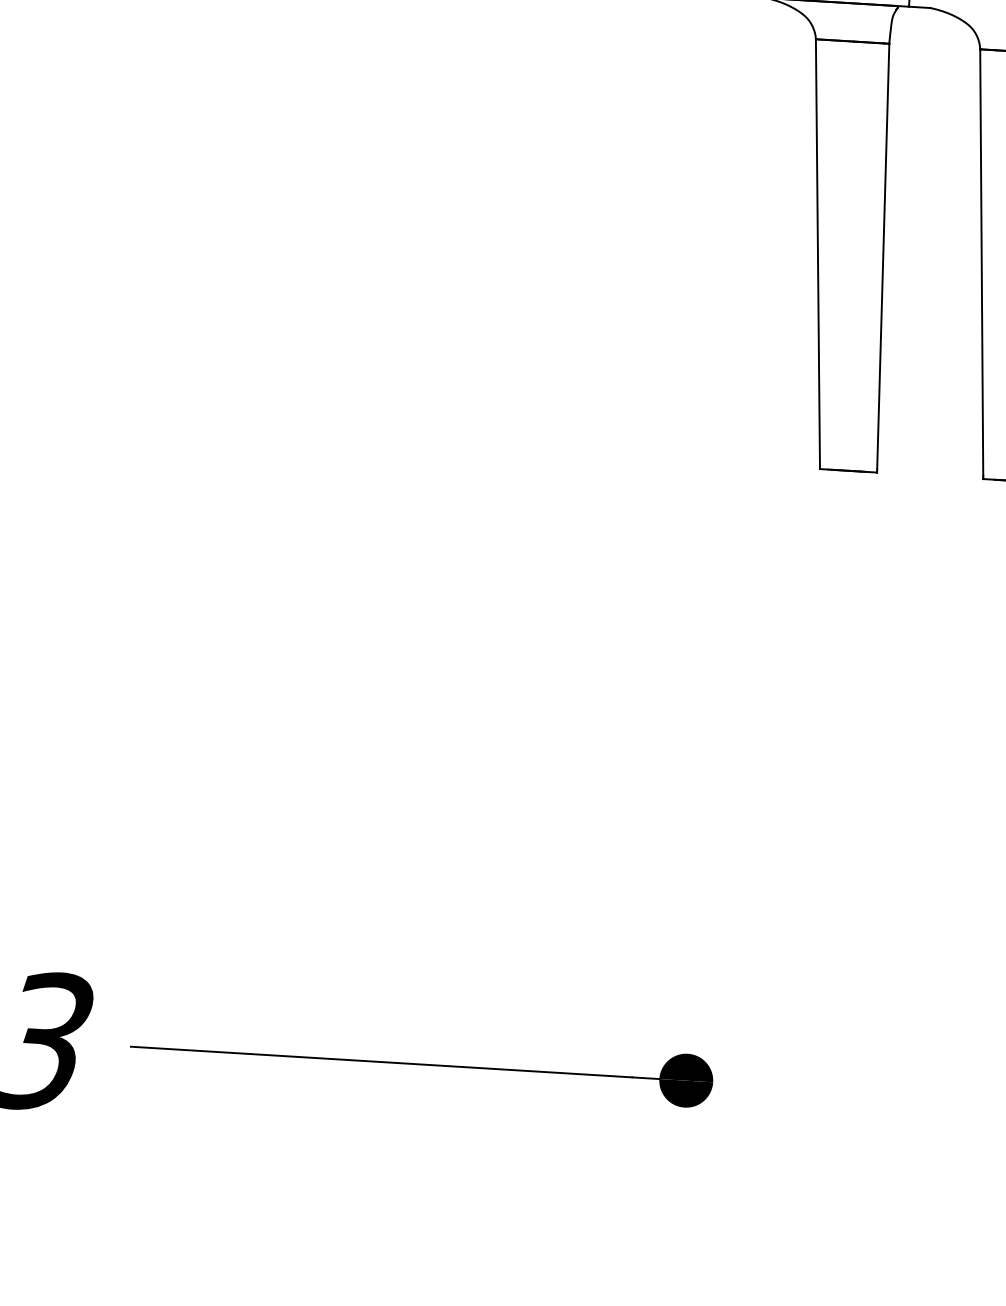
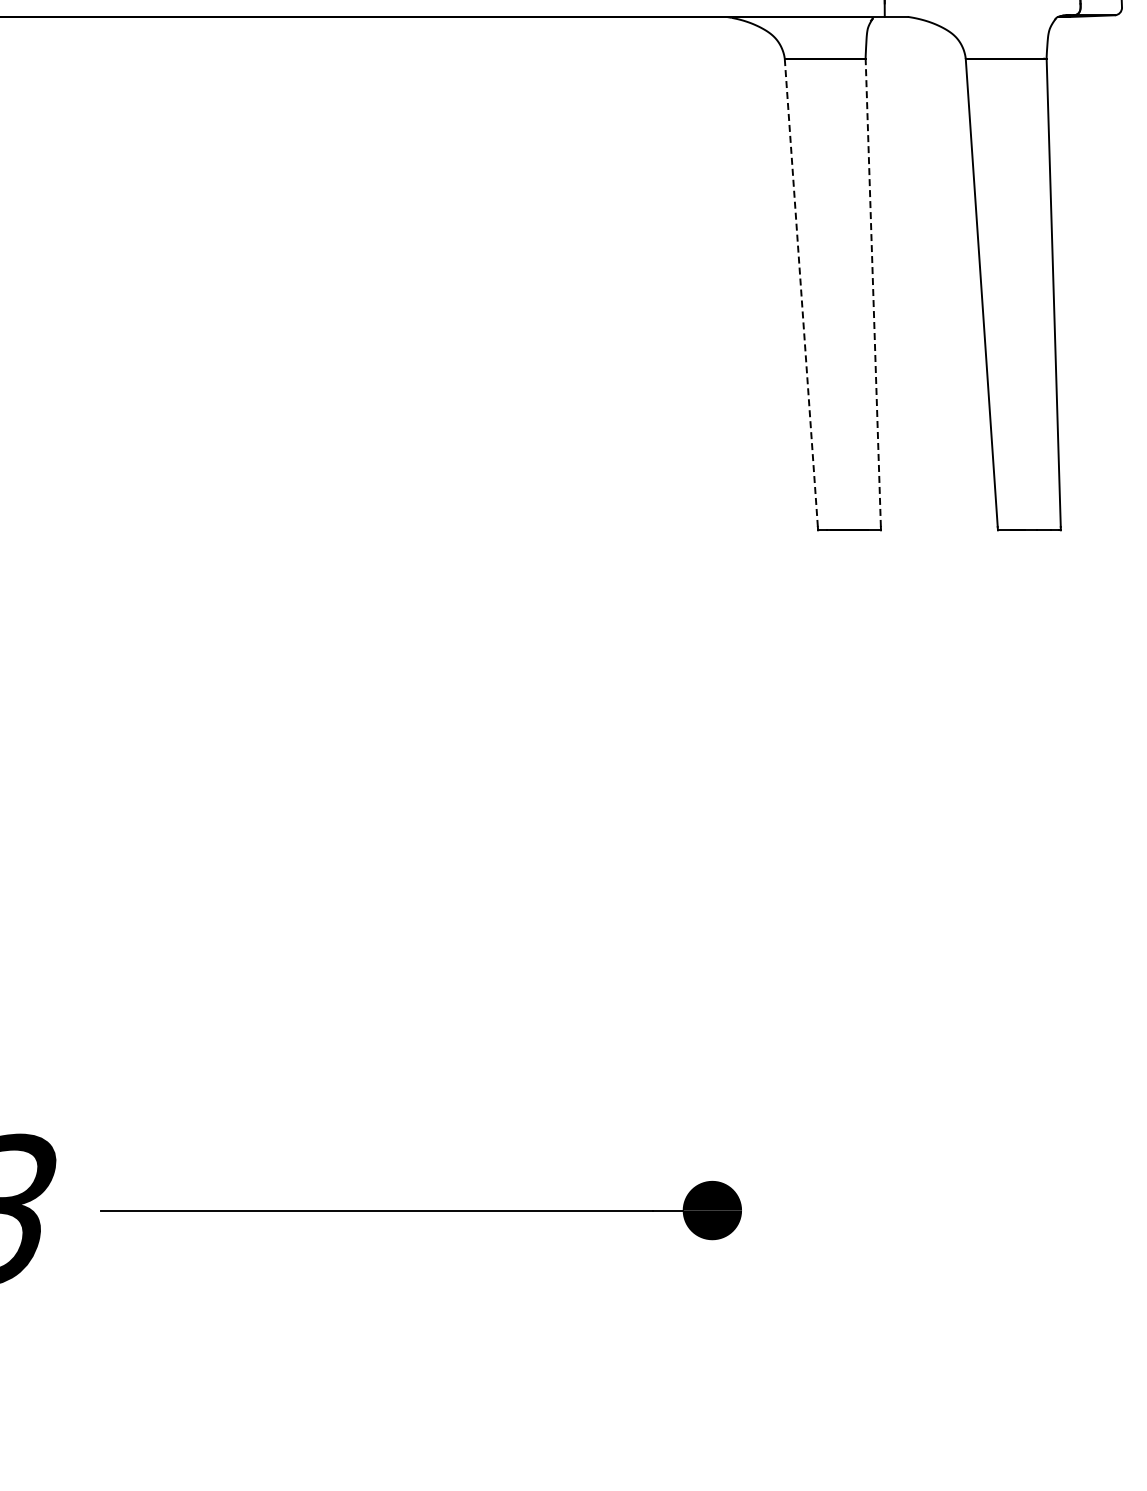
line: (818, 252) -> (801, 292), solid -> dashed
line: (883, 256) -> (873, 292), solid -> dashed

